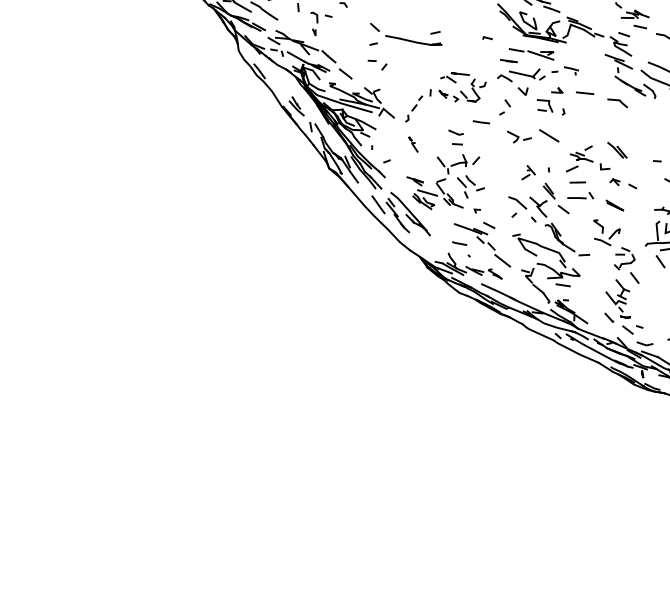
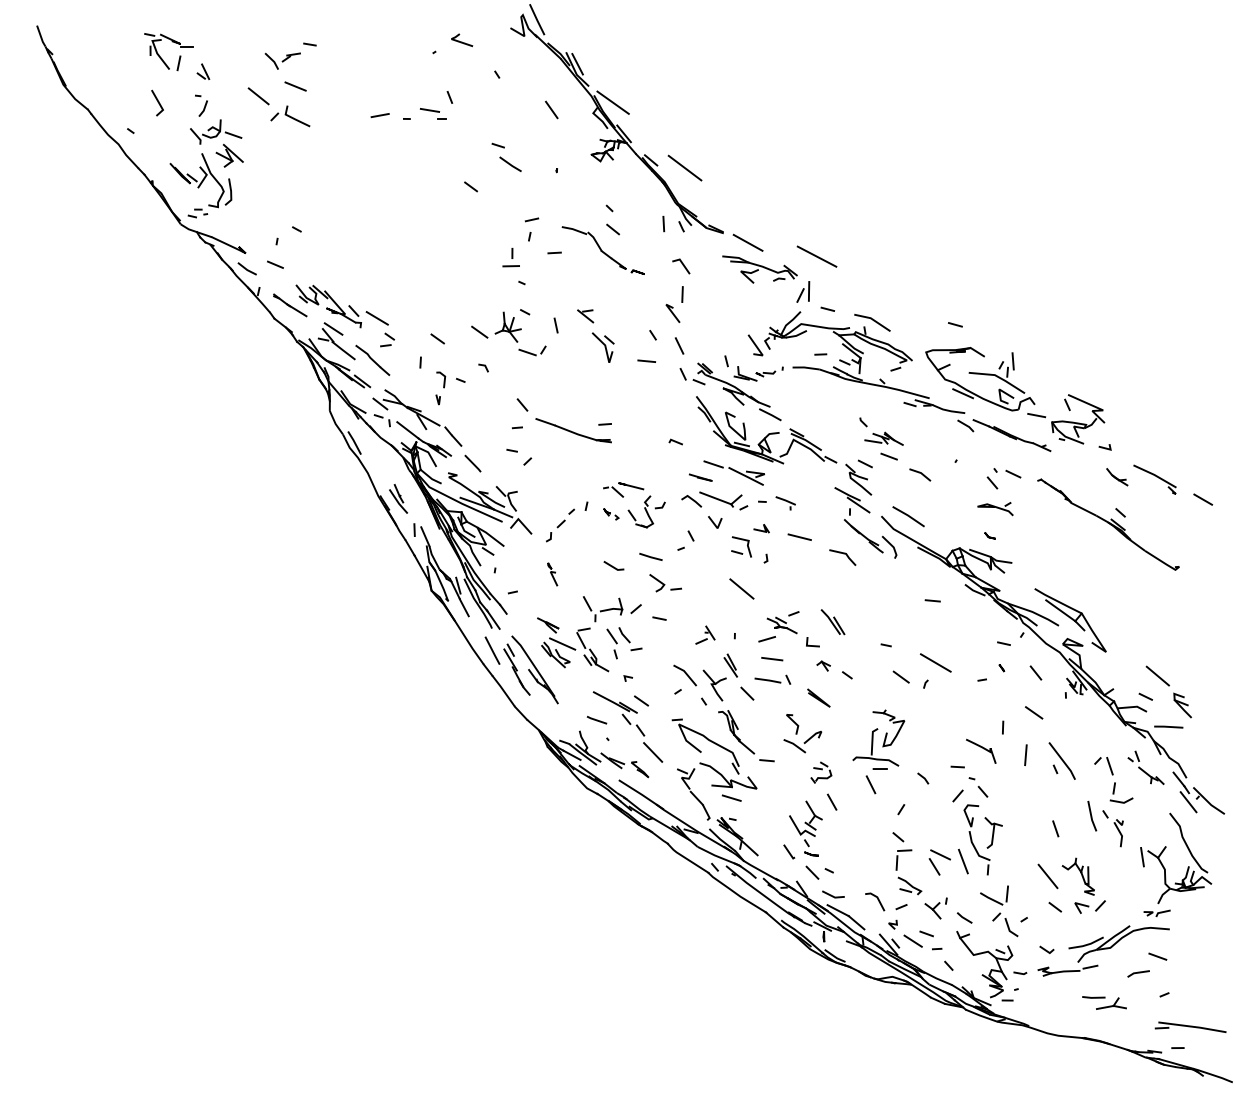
part: (449, 96) -> (611, 514), size x0.6
part: (519, 136) -> (665, 583), moved
line: (457, 144) -> (659, 618), moved
part: (624, 258) -> (821, 772), size x0.7

